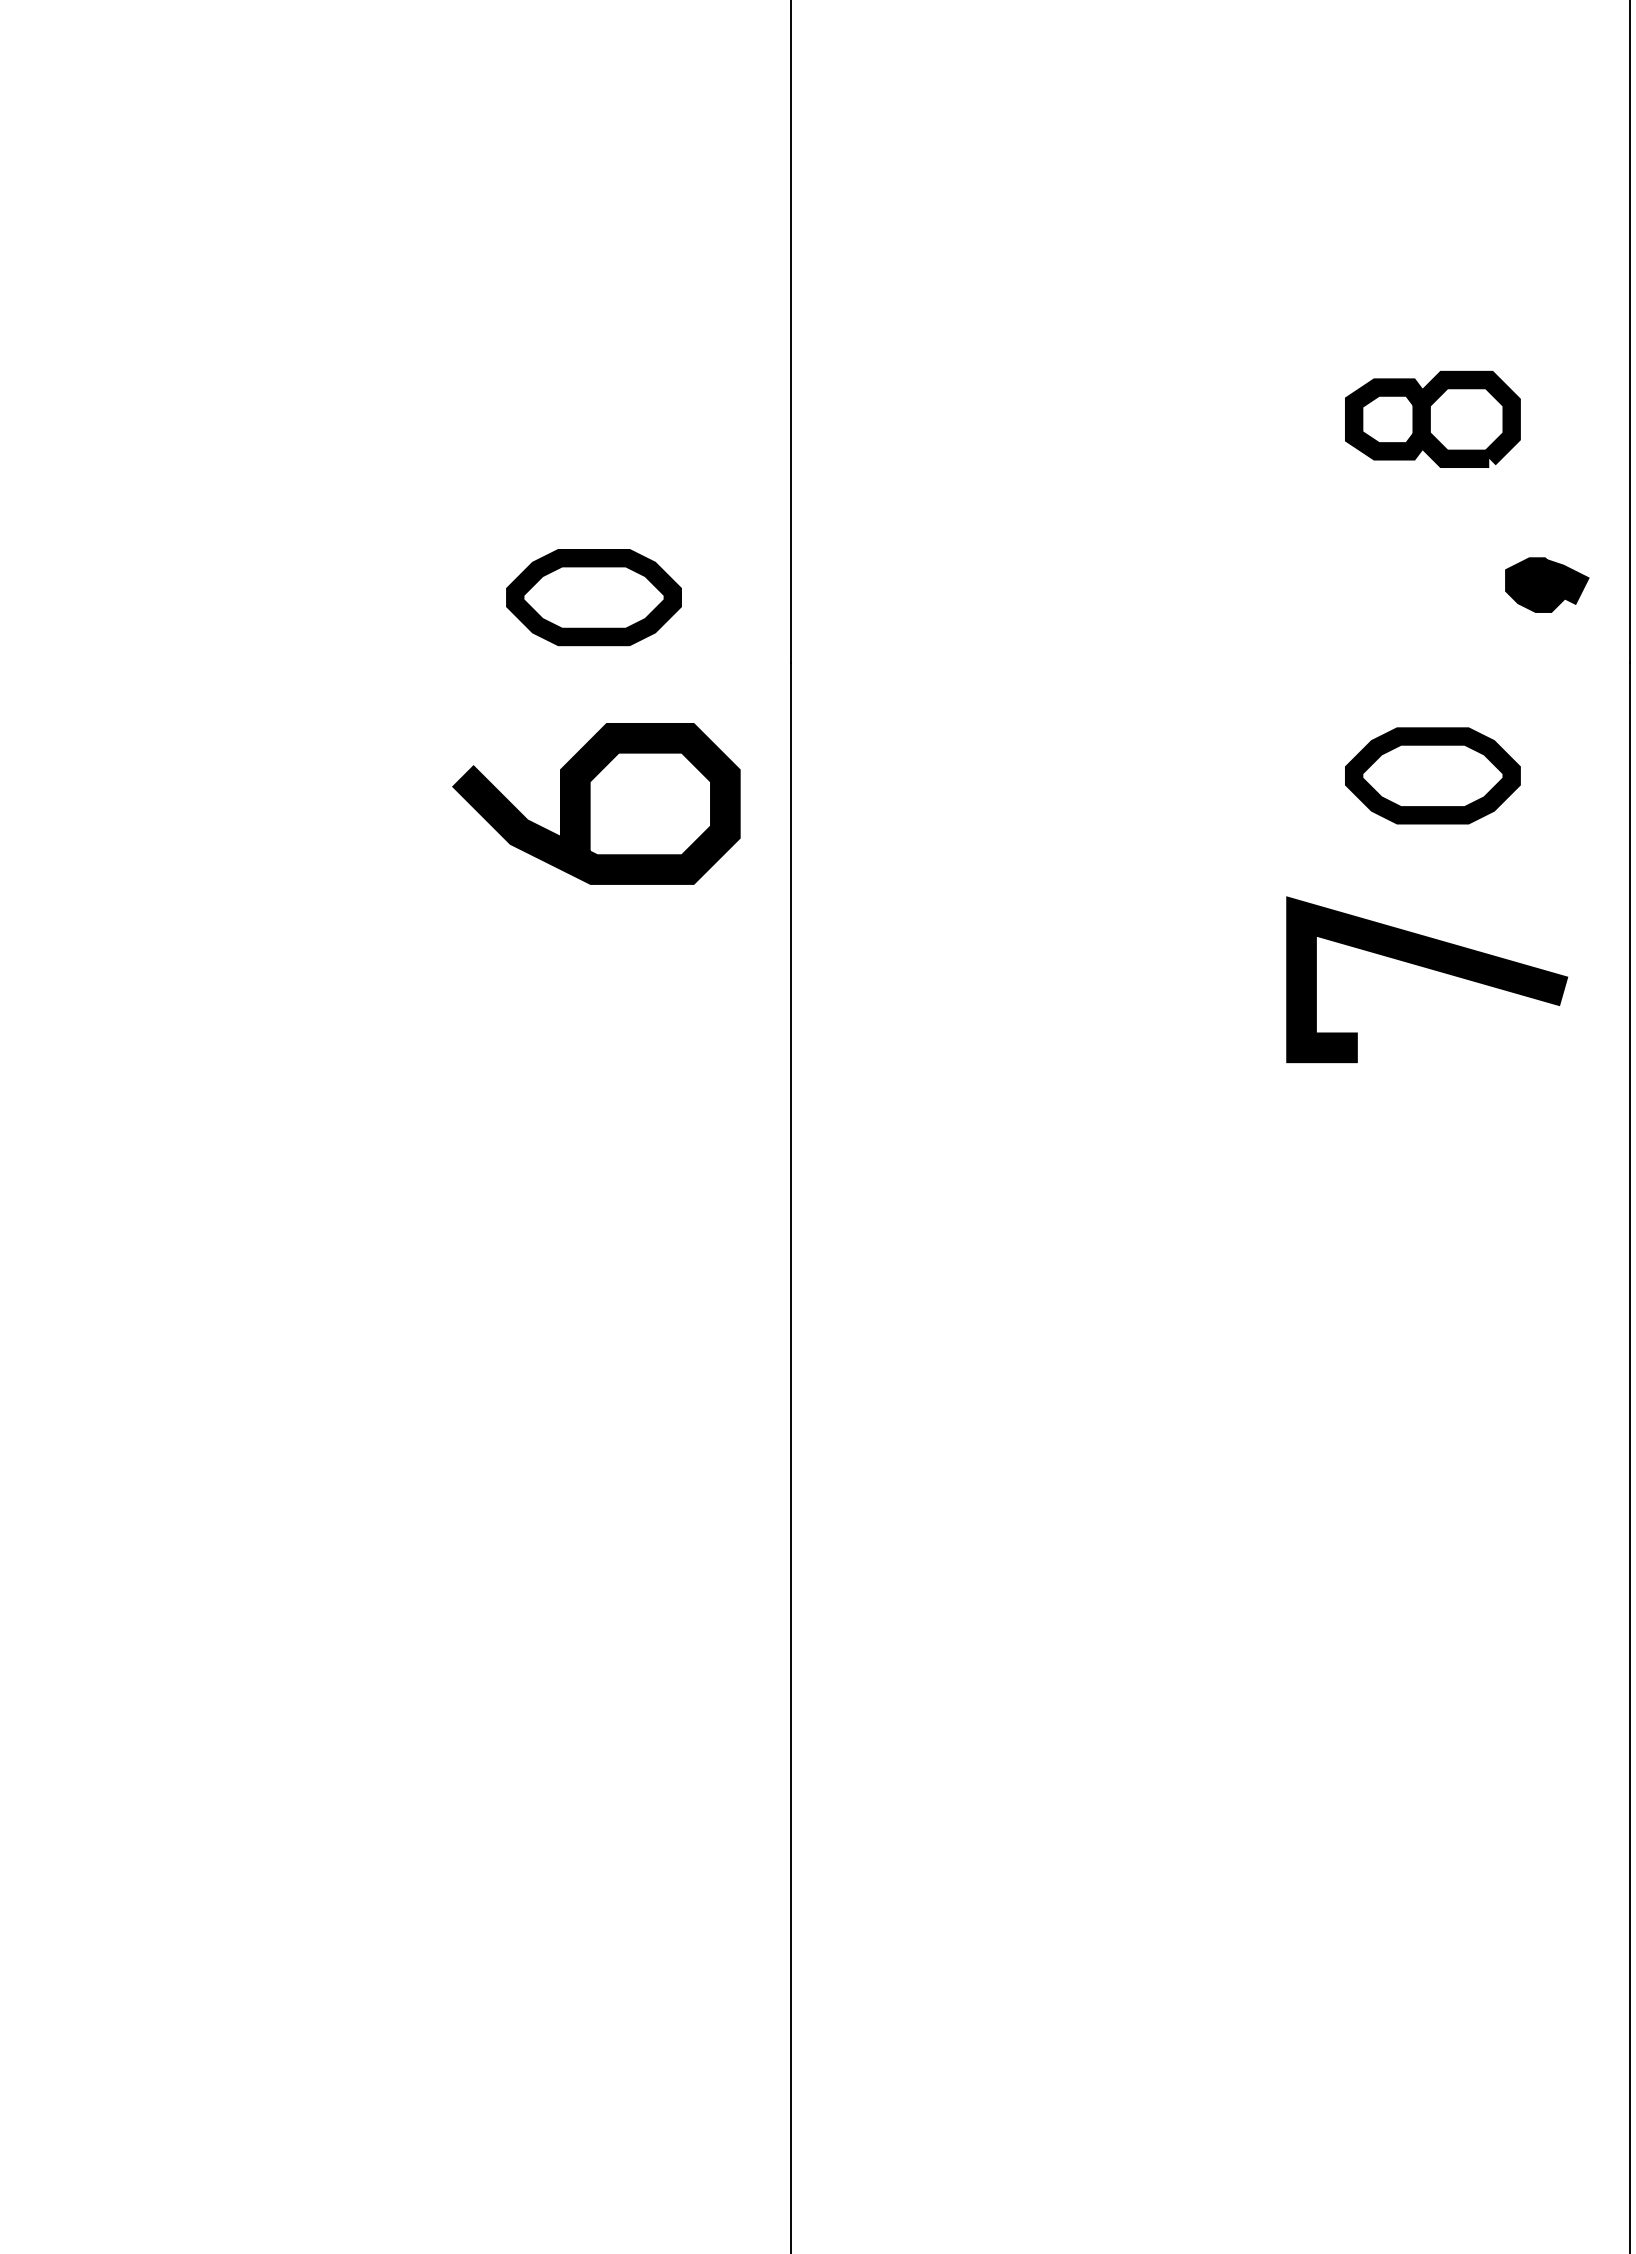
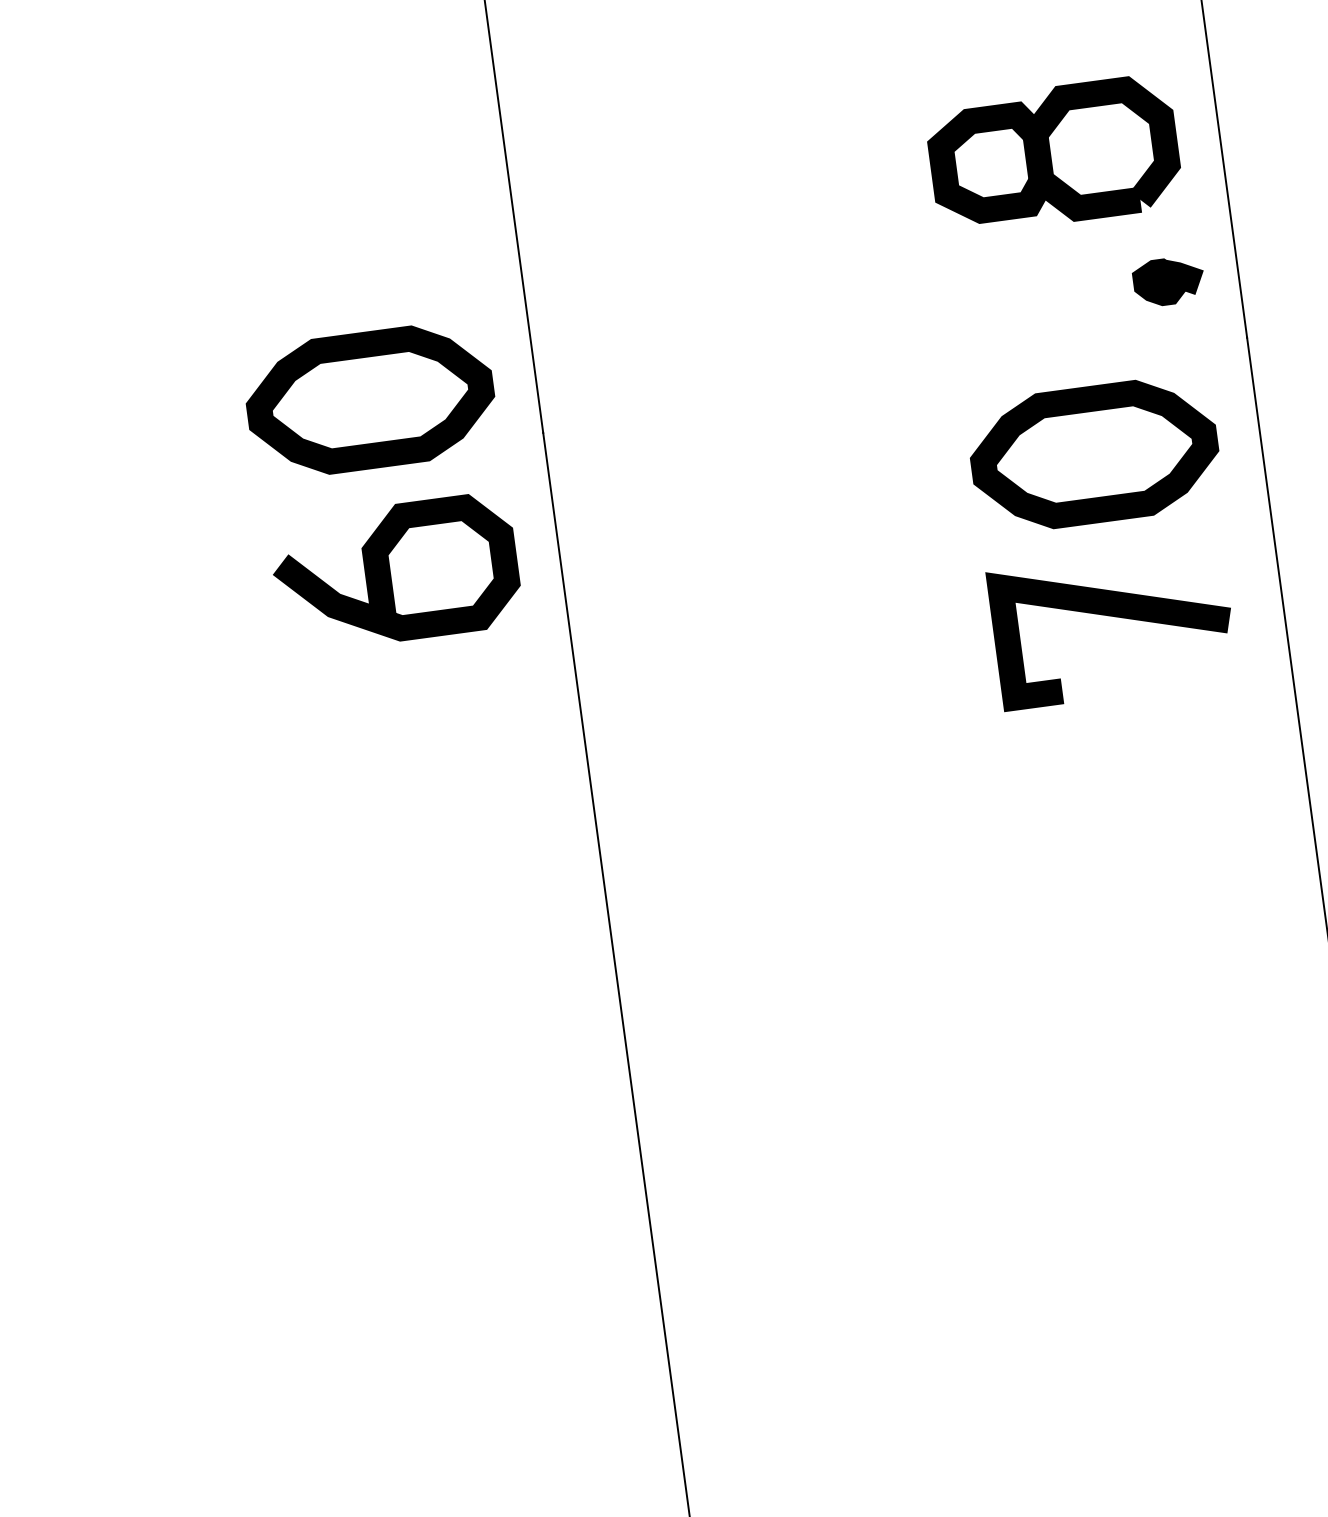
part: (1432, 419) -> (1053, 155), size x1.67
part: (593, 597) -> (370, 400), size x1.67
part: (1432, 775) -> (1094, 454), size x1.67

